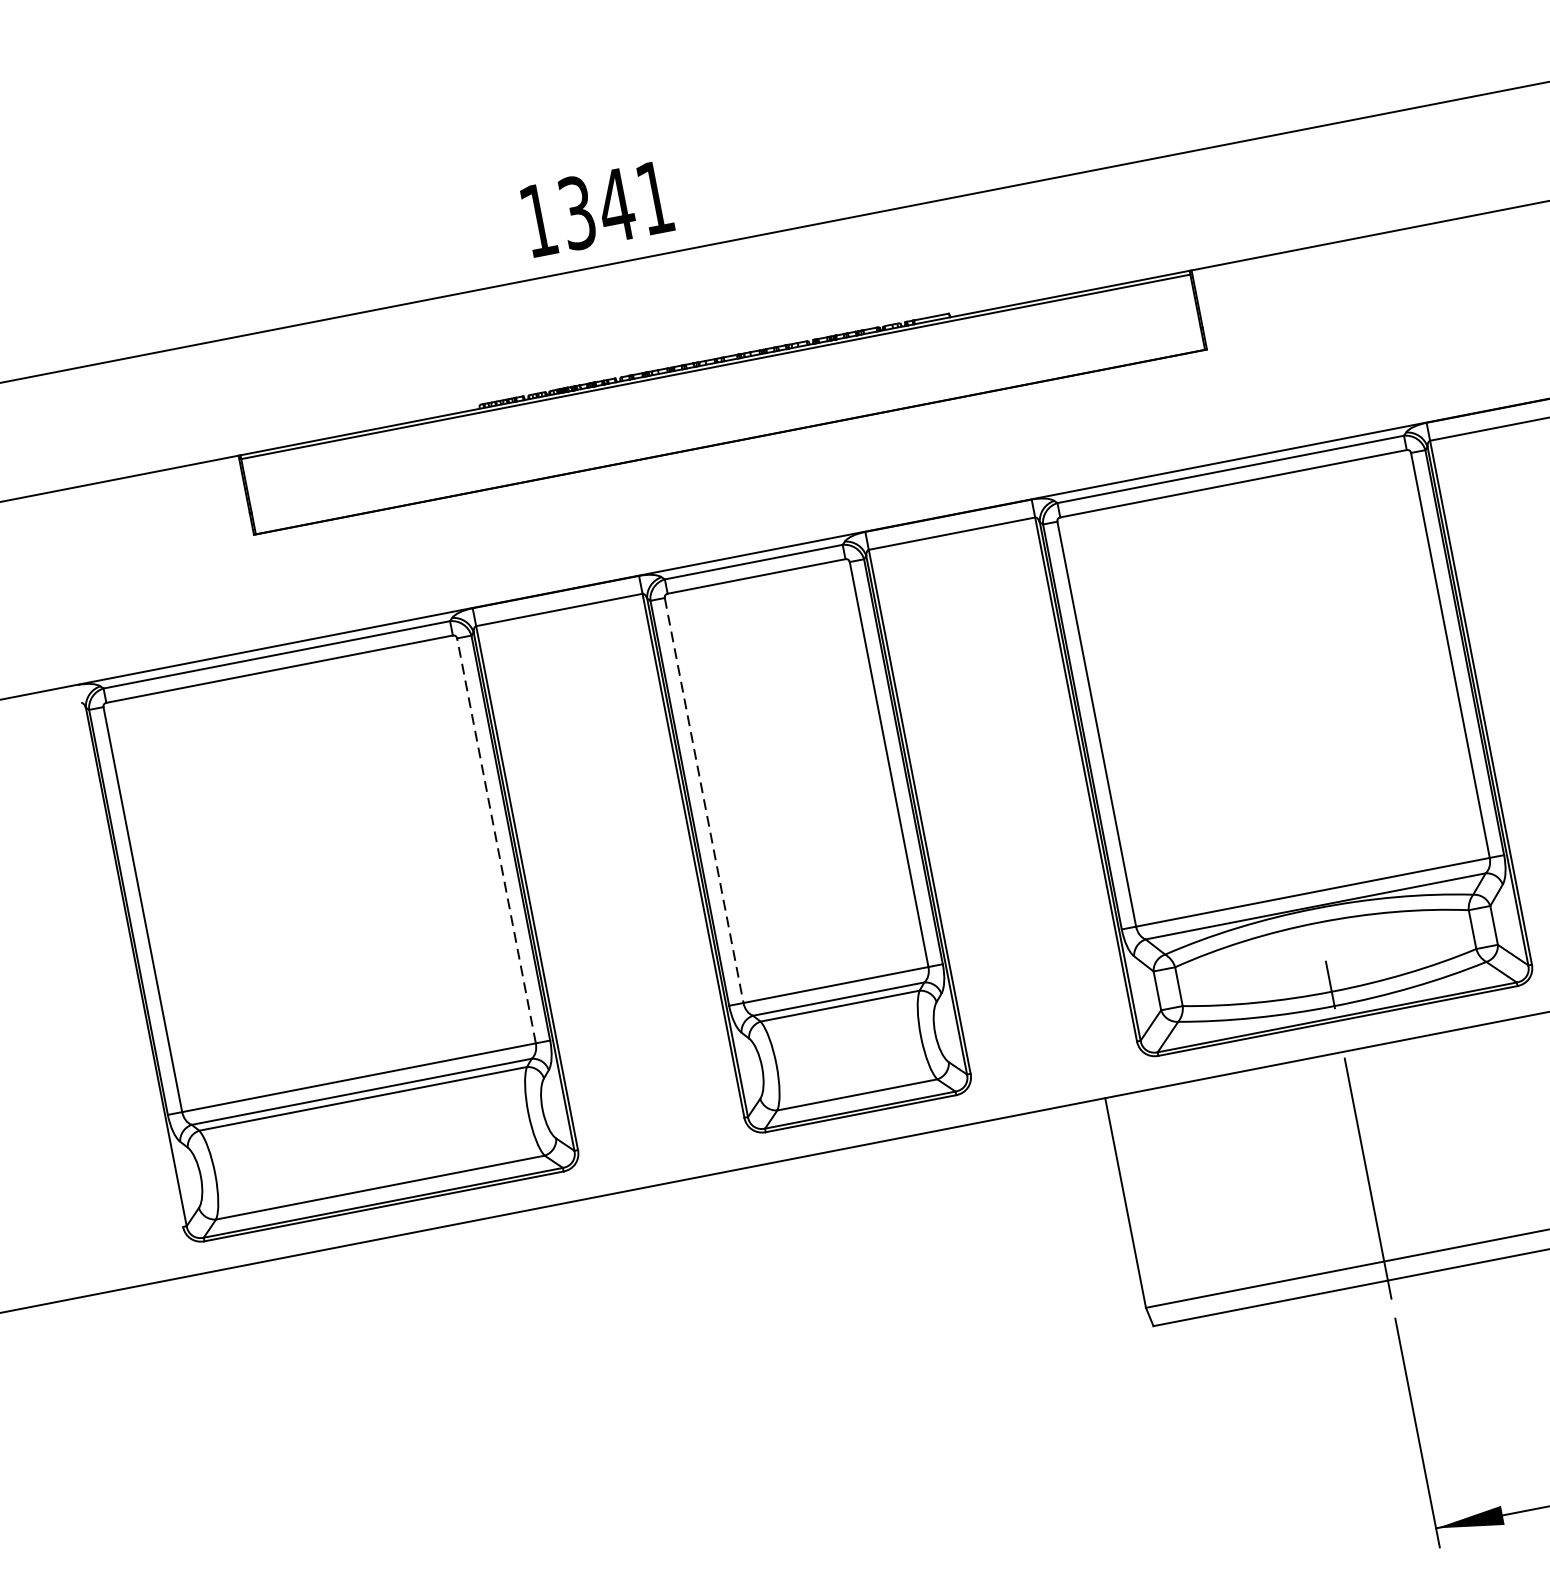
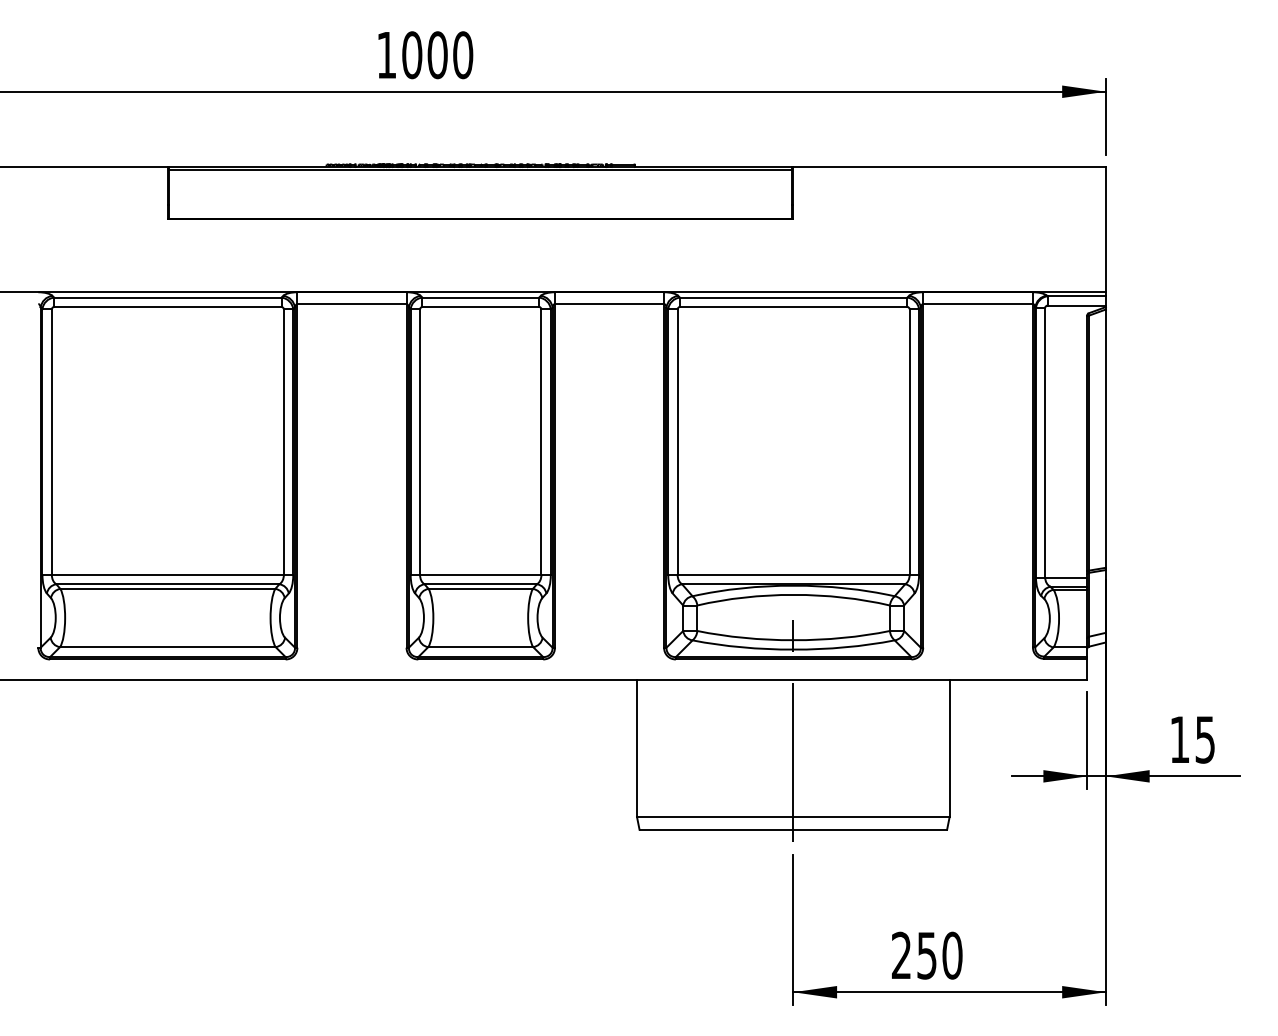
text: (616, 205) -> (437, 55), 1341 -> 1000
line: (704, 800) -> (420, 442), dashed -> solid
line: (496, 841) -> (283, 442), dashed -> solid

